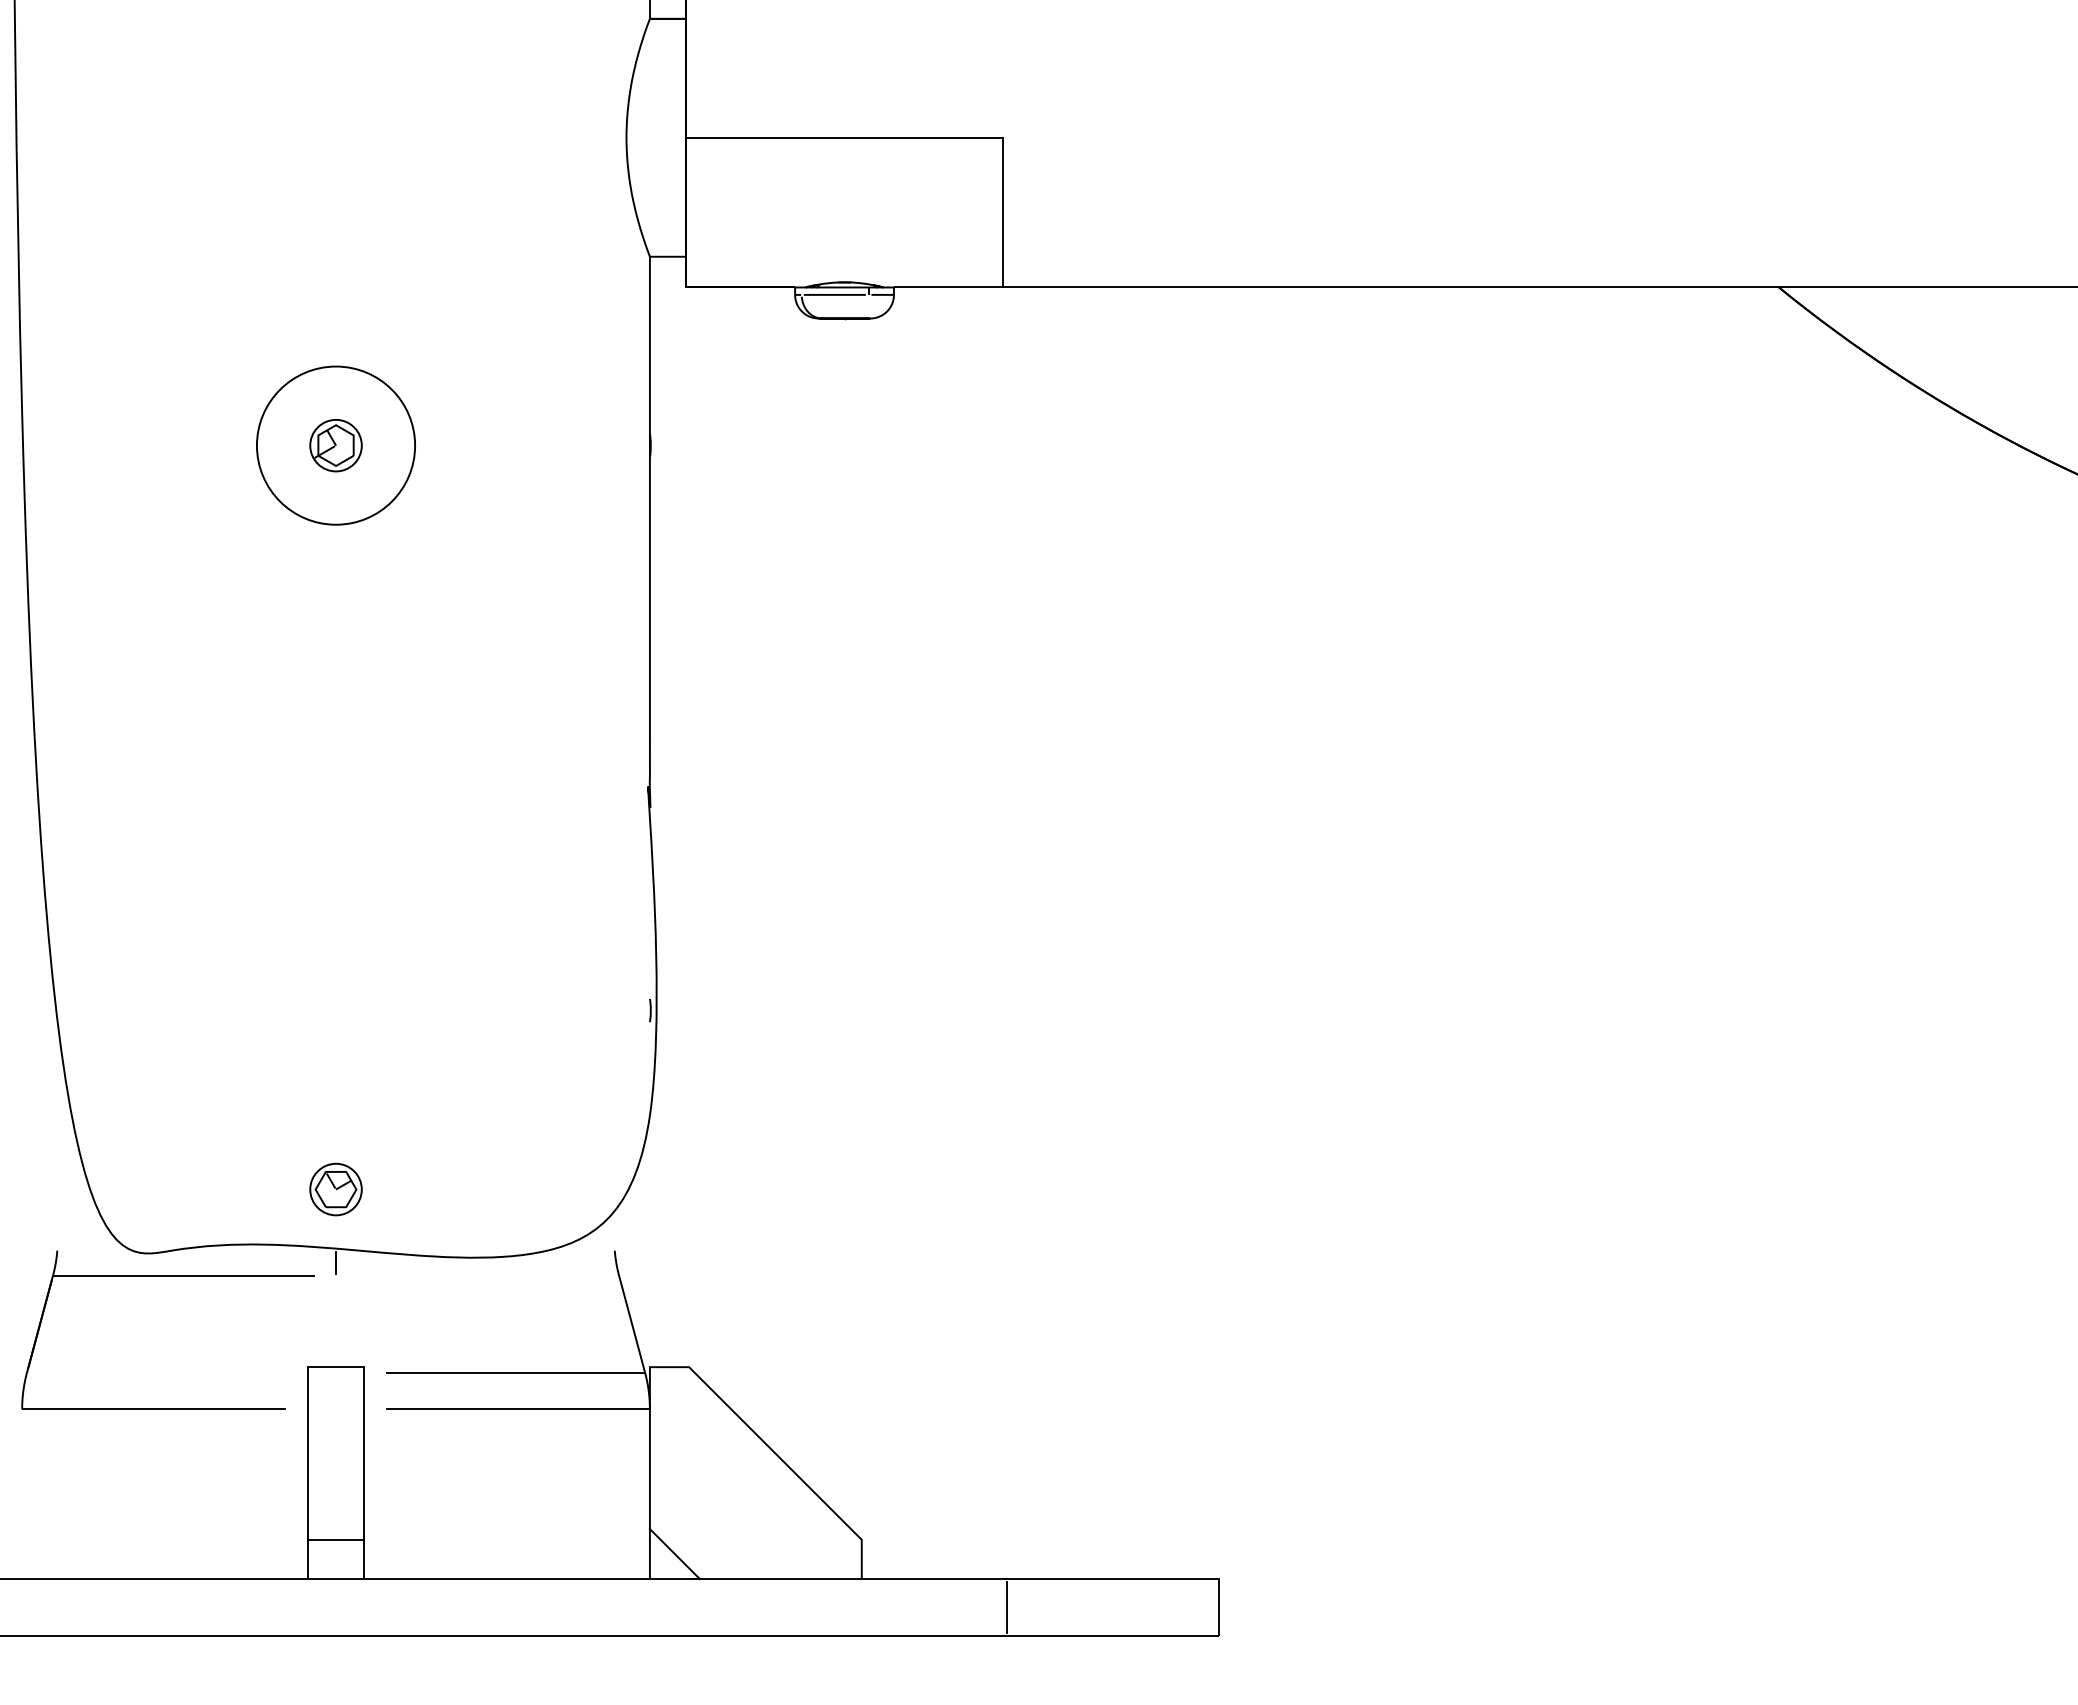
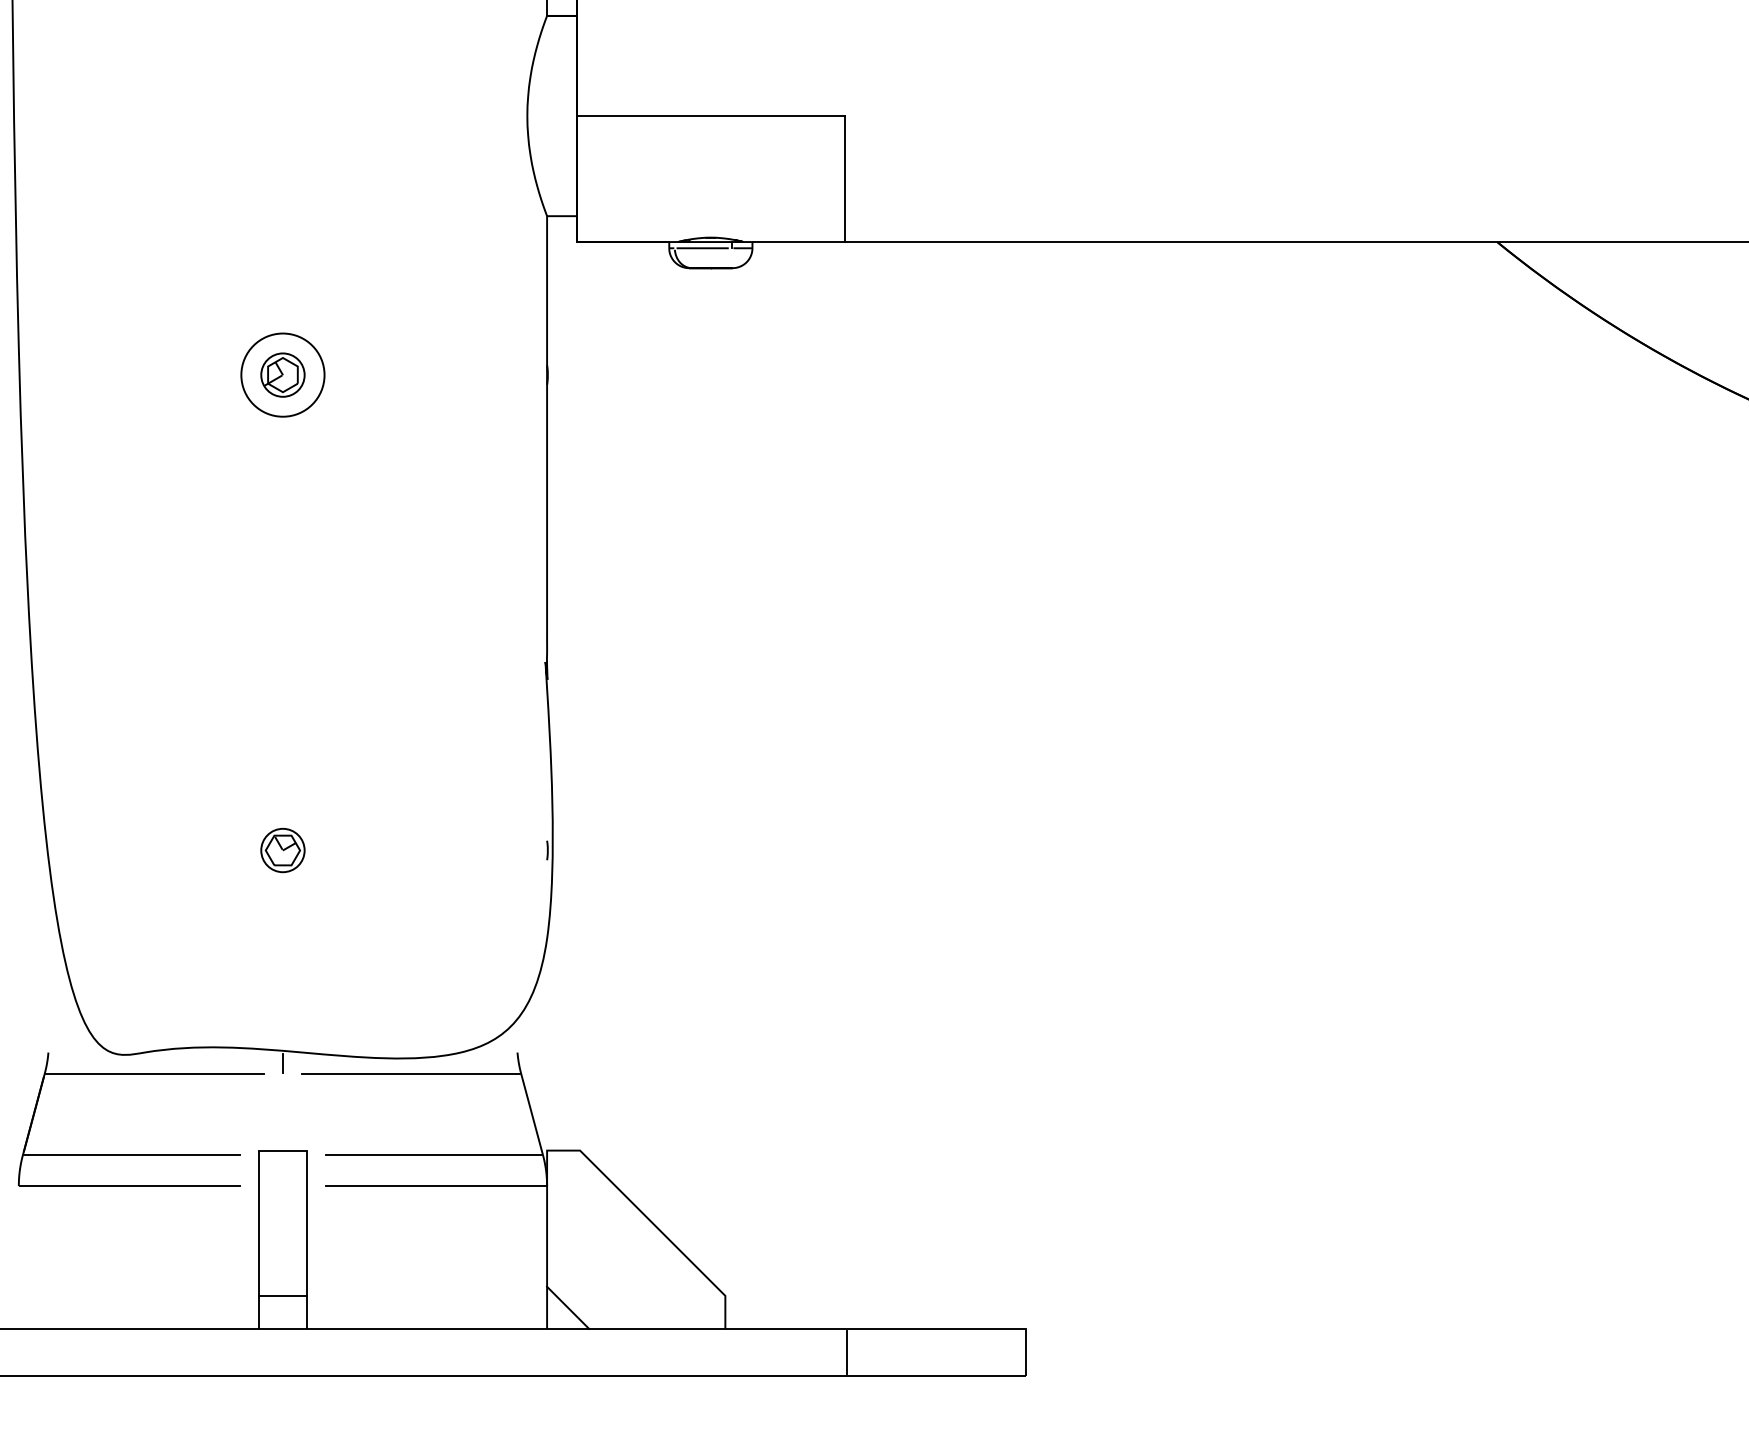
circle: (335, 445) -> (282, 375), size x0.62
part: (335, 1189) -> (282, 850), moved
line: (488, 1275) -> (411, 1073), added
line: (156, 1372) -> (131, 1155), added

